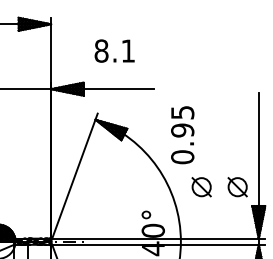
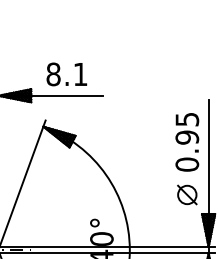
text: (114, 50) -> (66, 73), moved
text: (182, 135) -> (187, 142), moved
part: (201, 187) -> (150, 195), removed

